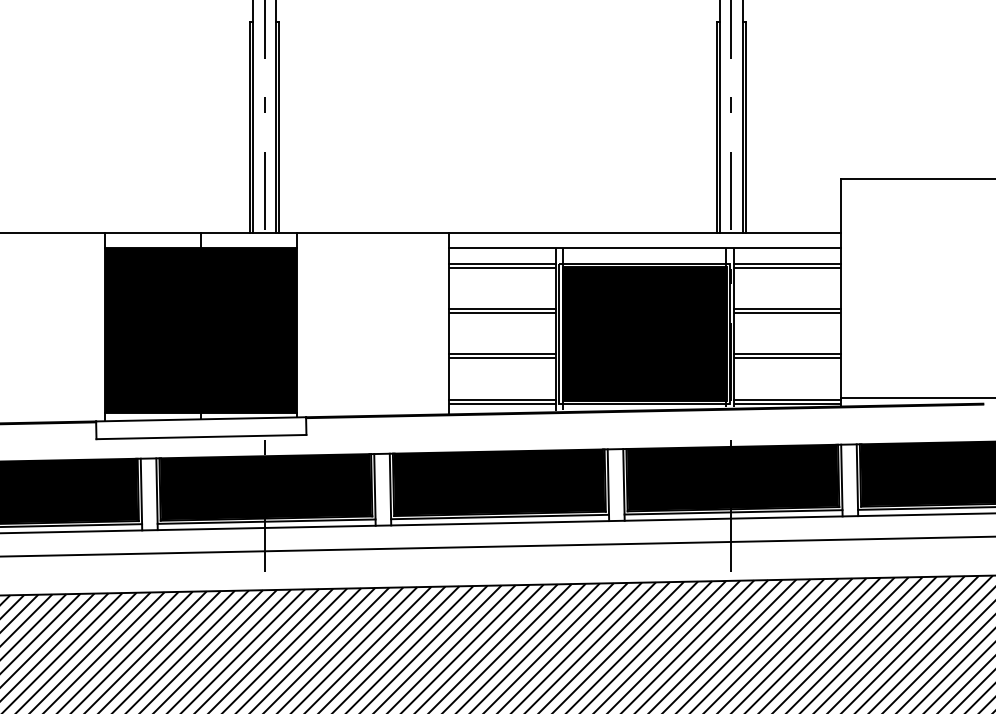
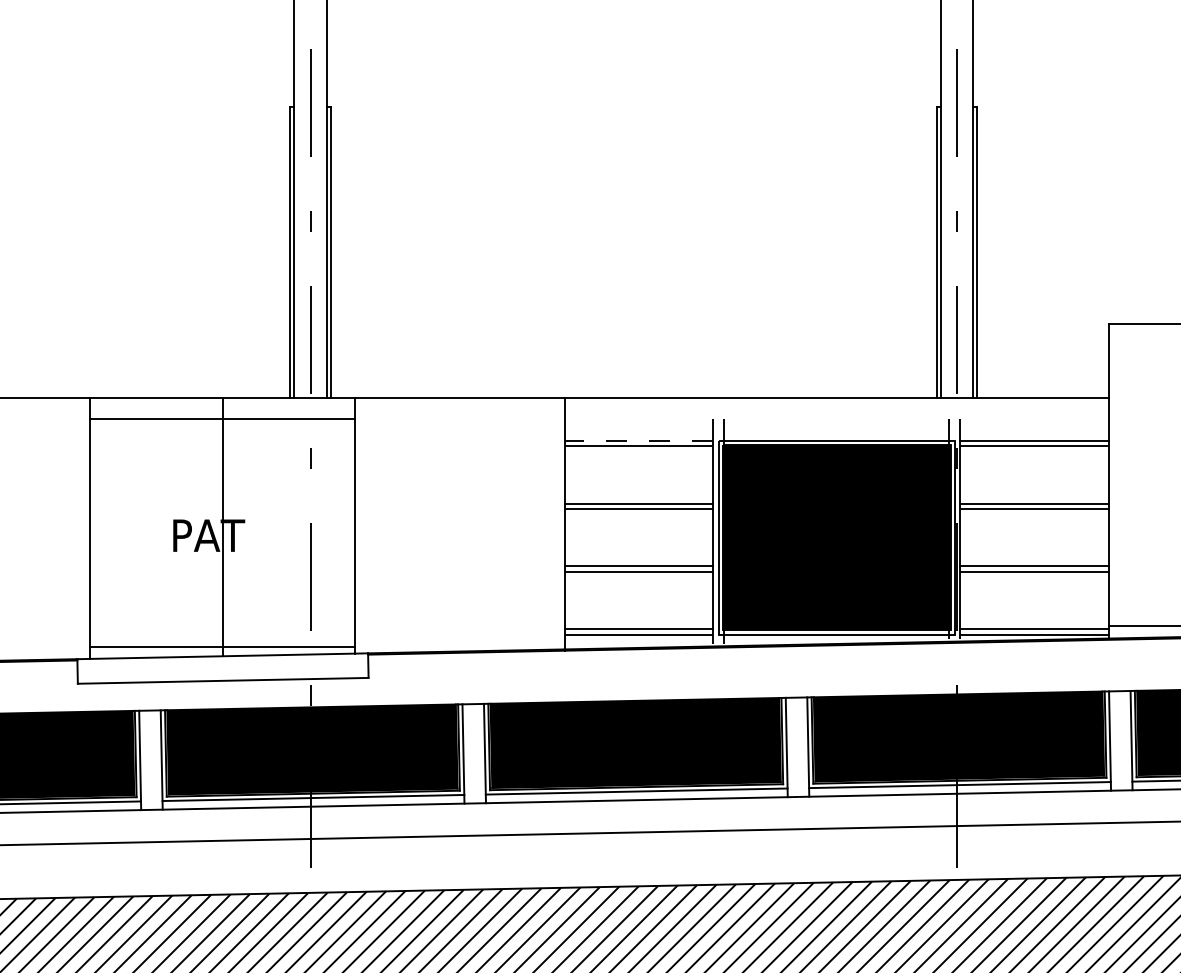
line: (644, 248) -> (836, 419), removed
line: (501, 263) -> (638, 440), solid -> dashed
fill: (200, 330) -> (221, 533), removed

